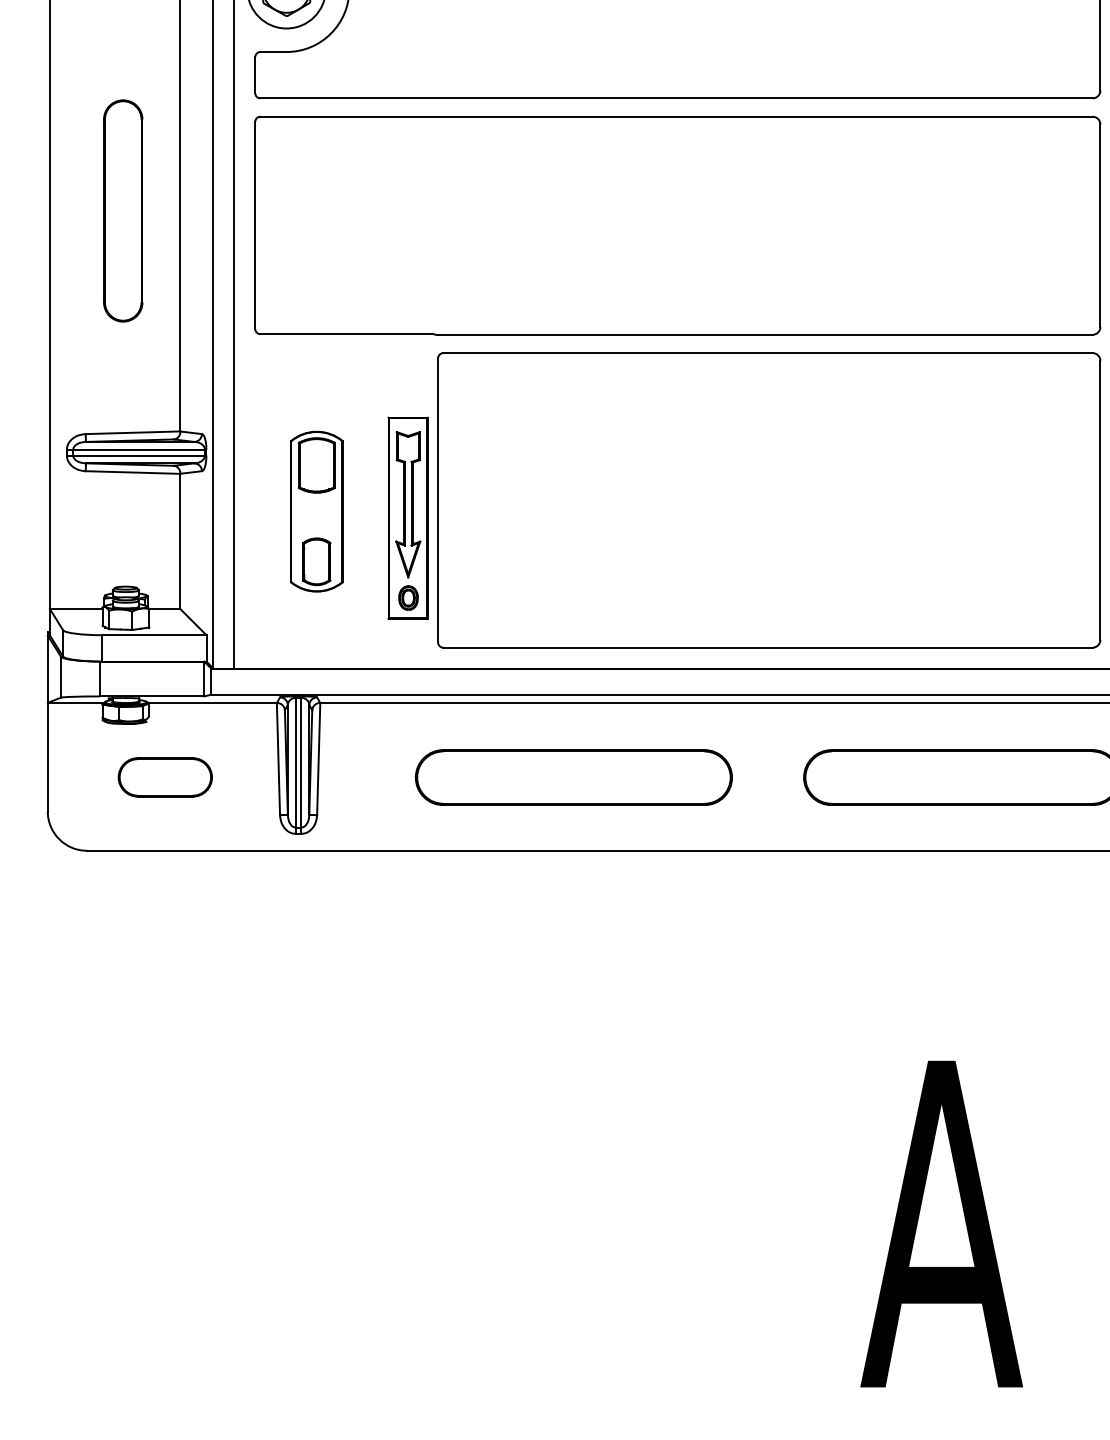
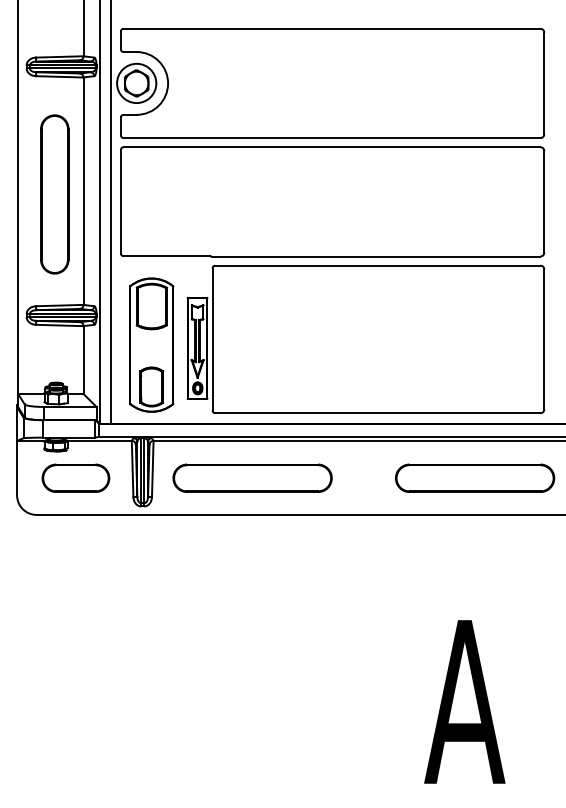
part: (122, 211) -> (54, 194), size x1.43
part: (316, 510) -> (151, 344), size x1.67
part: (164, 775) -> (75, 477), size x1.43
part: (573, 775) -> (252, 477), moved

